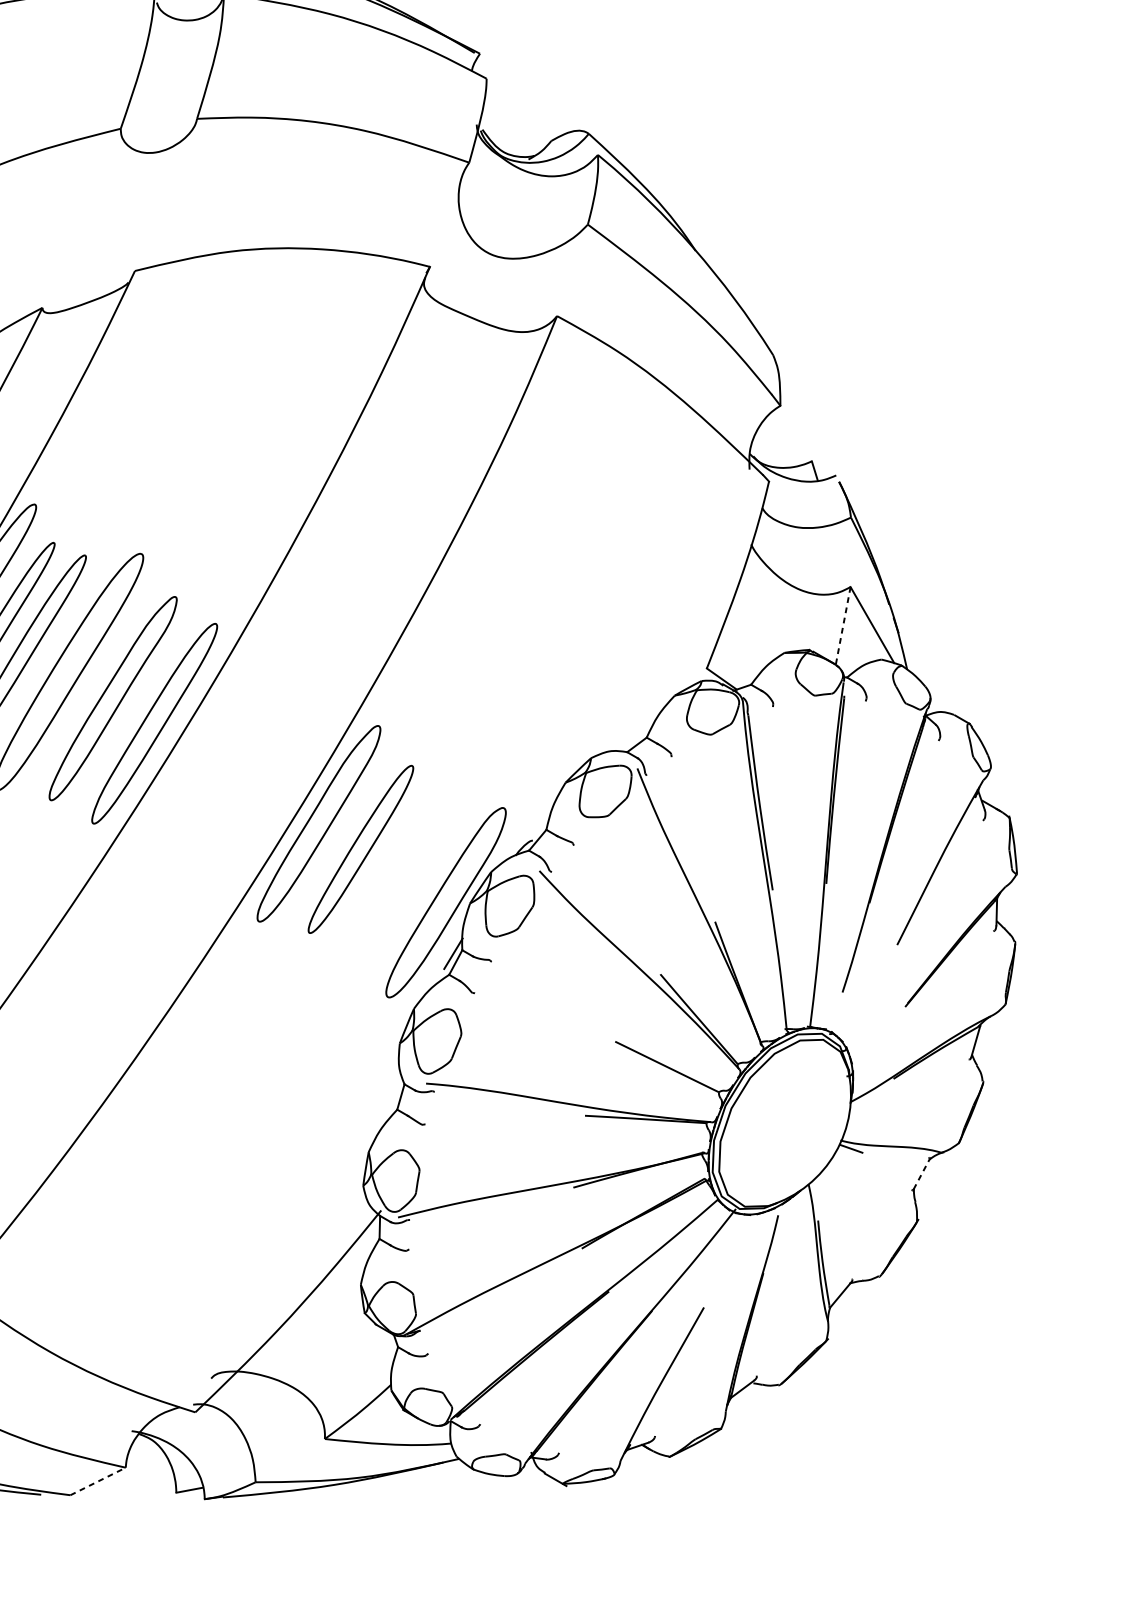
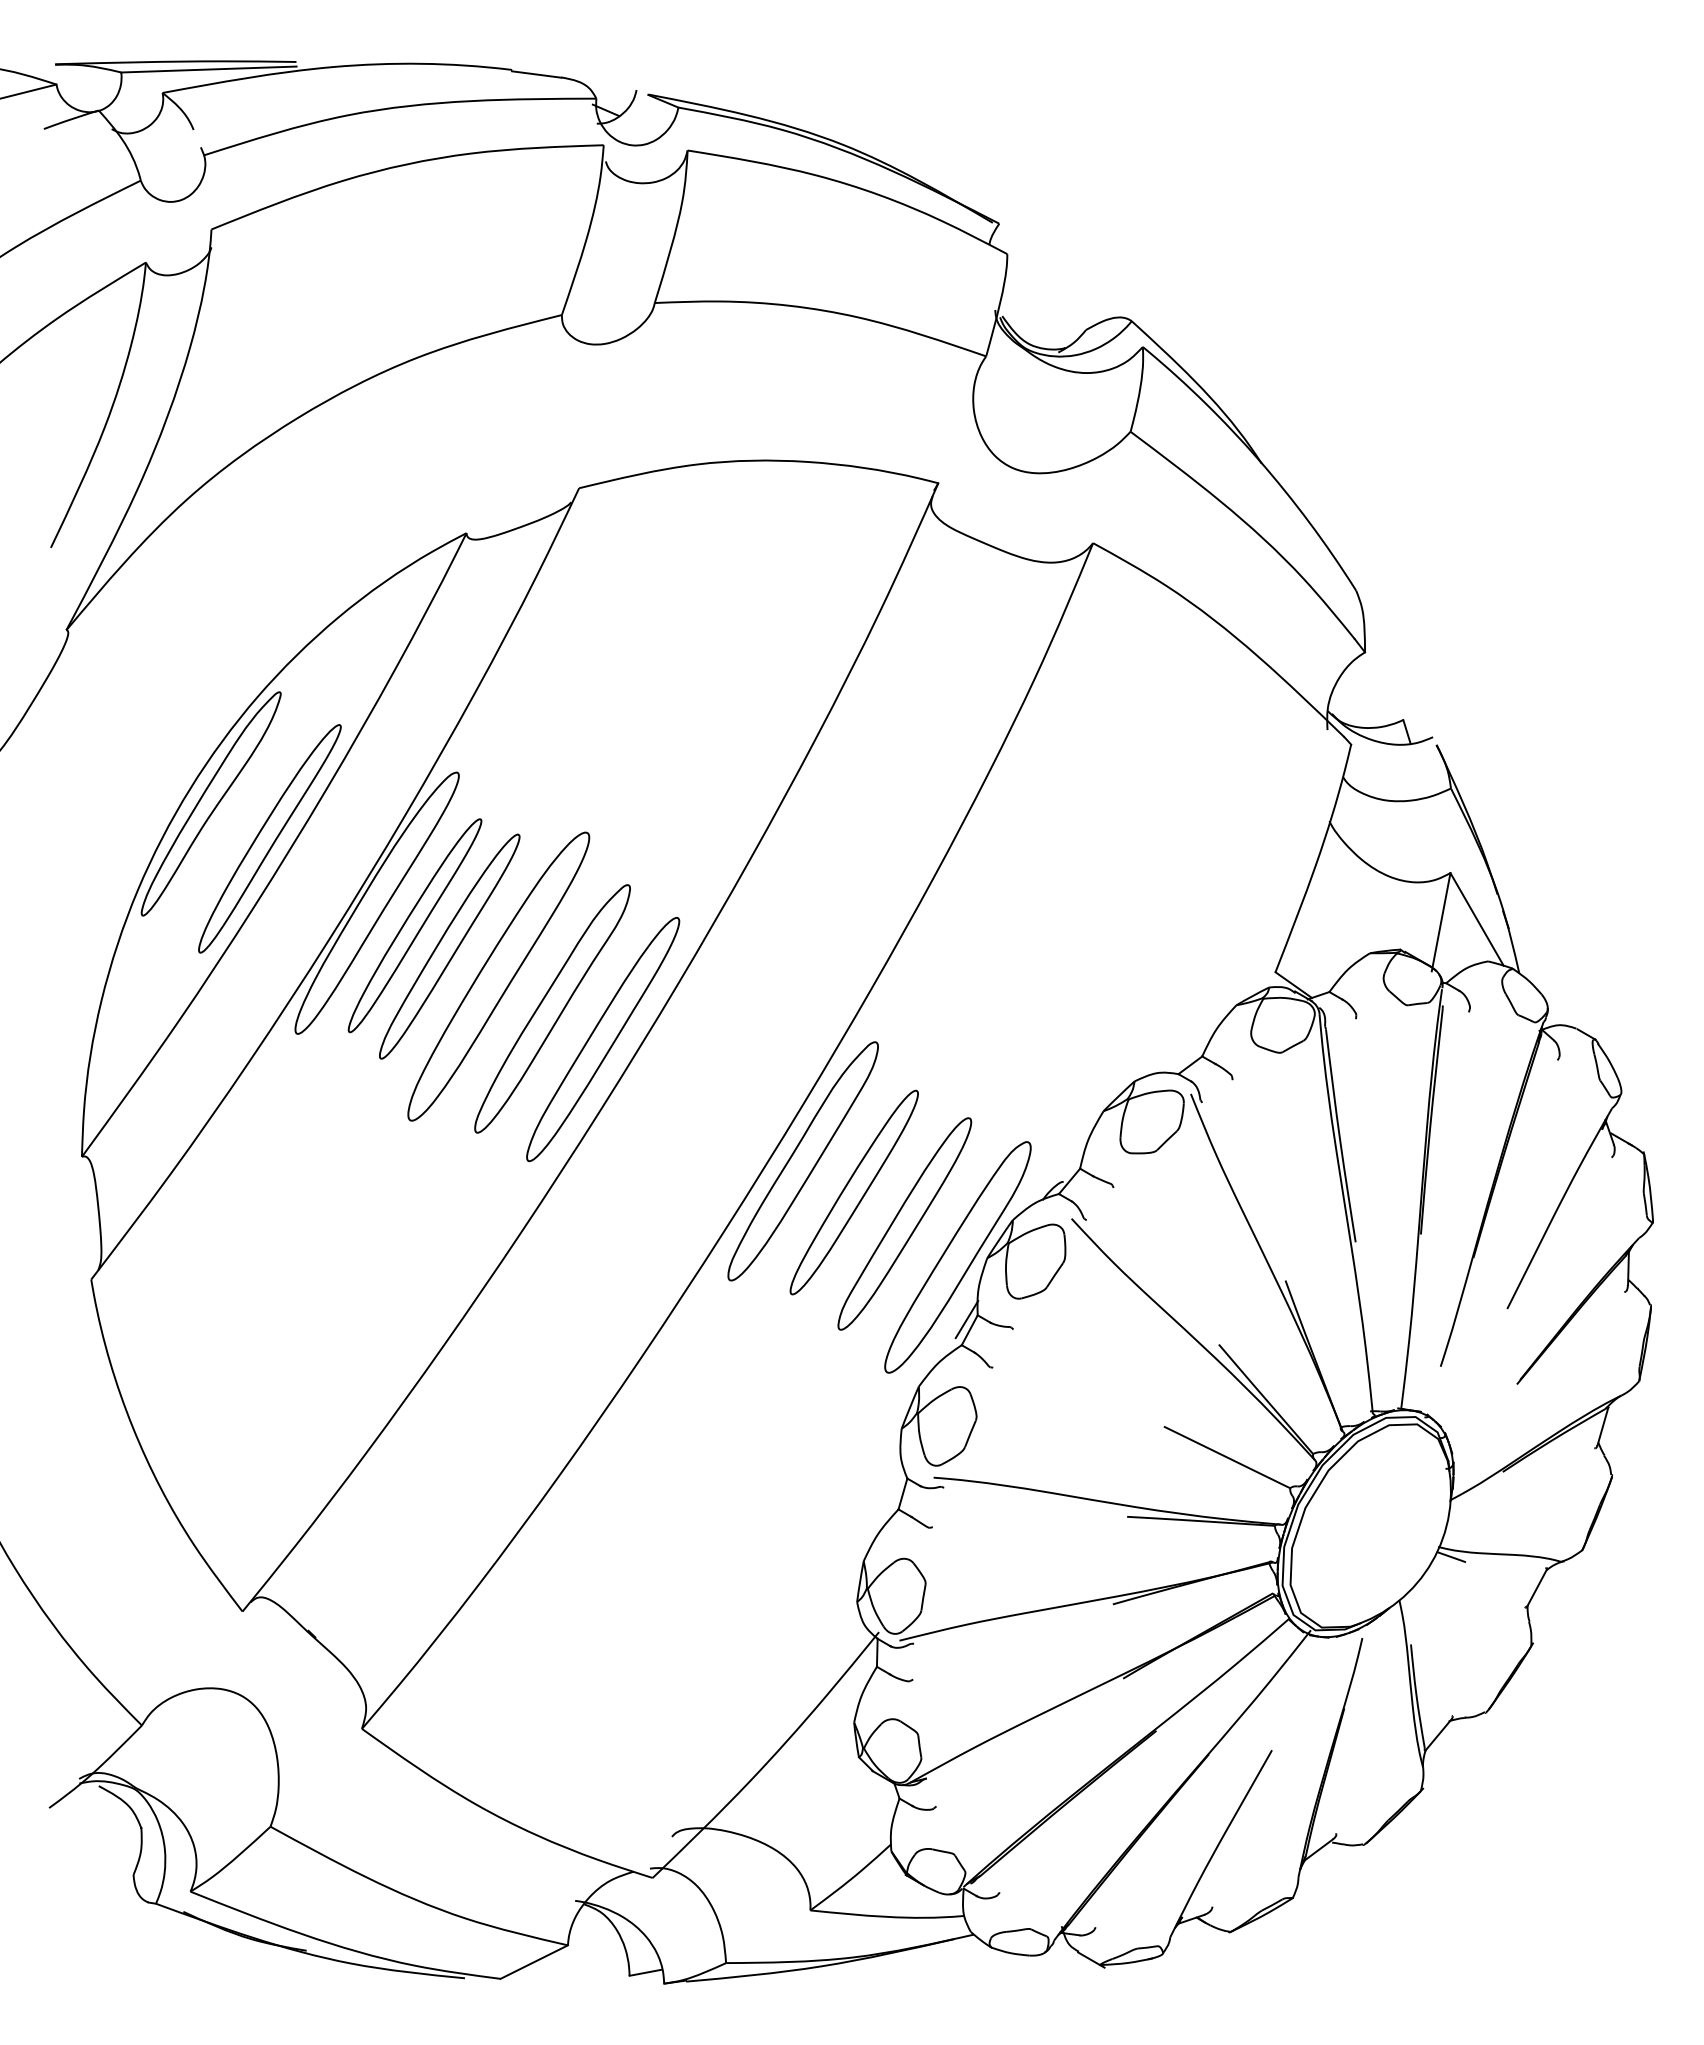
line: (843, 627) -> (1441, 922), dashed -> solid
part: (402, 874) -> (904, 1223), added
line: (922, 1174) -> (1537, 1588), dashed -> solid
line: (98, 1481) -> (534, 1962), dashed -> solid

